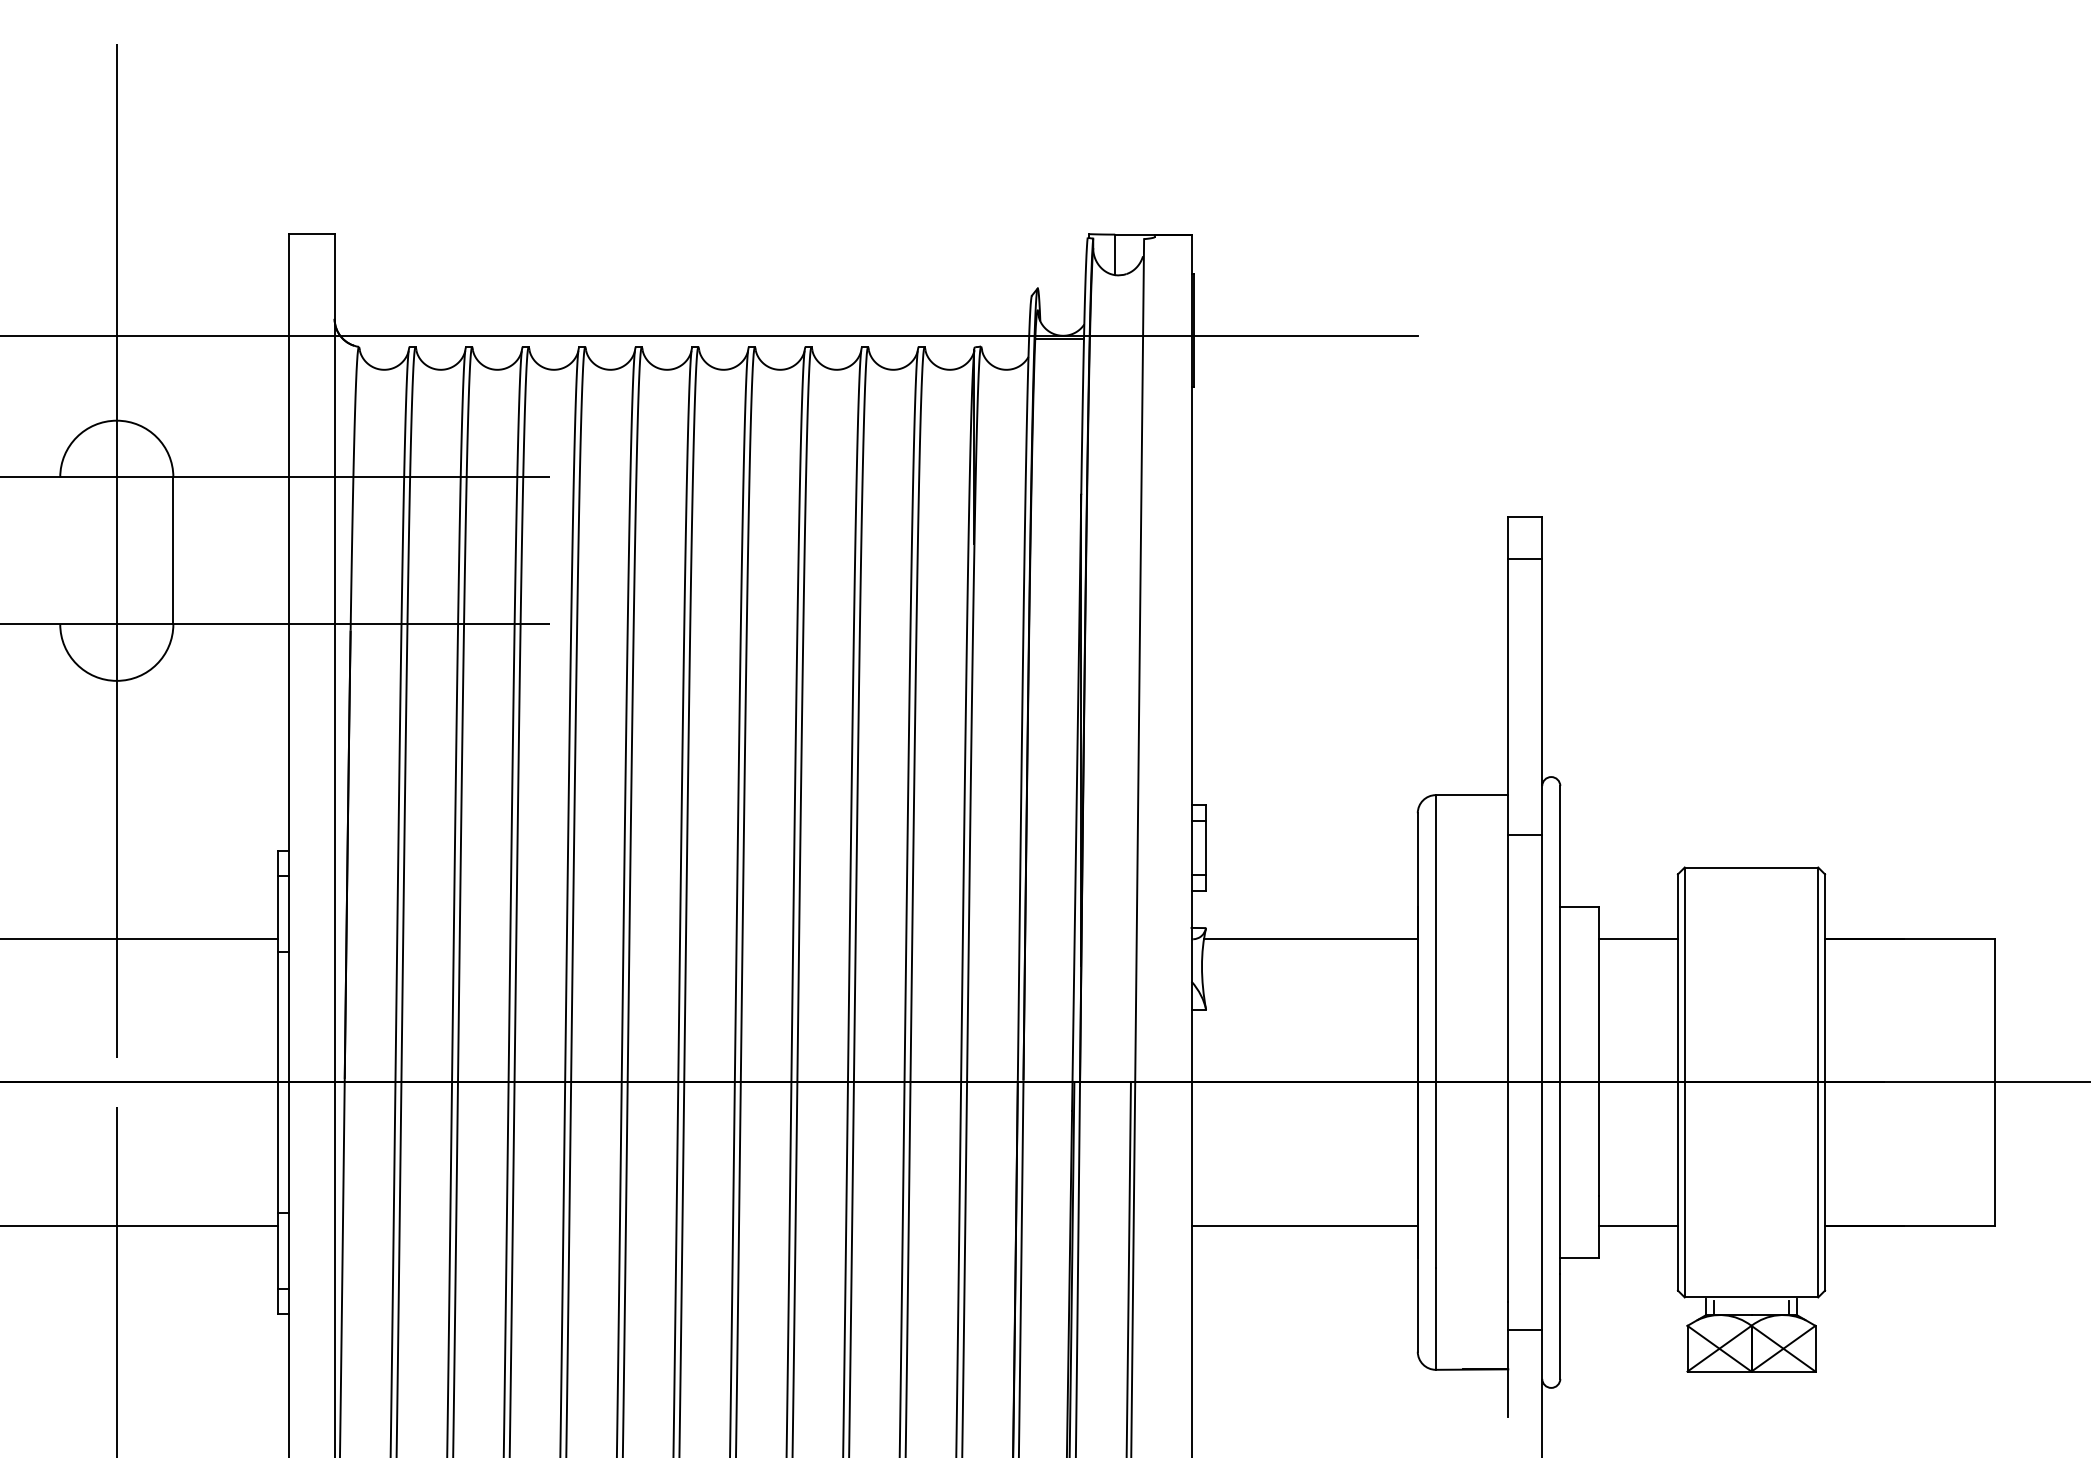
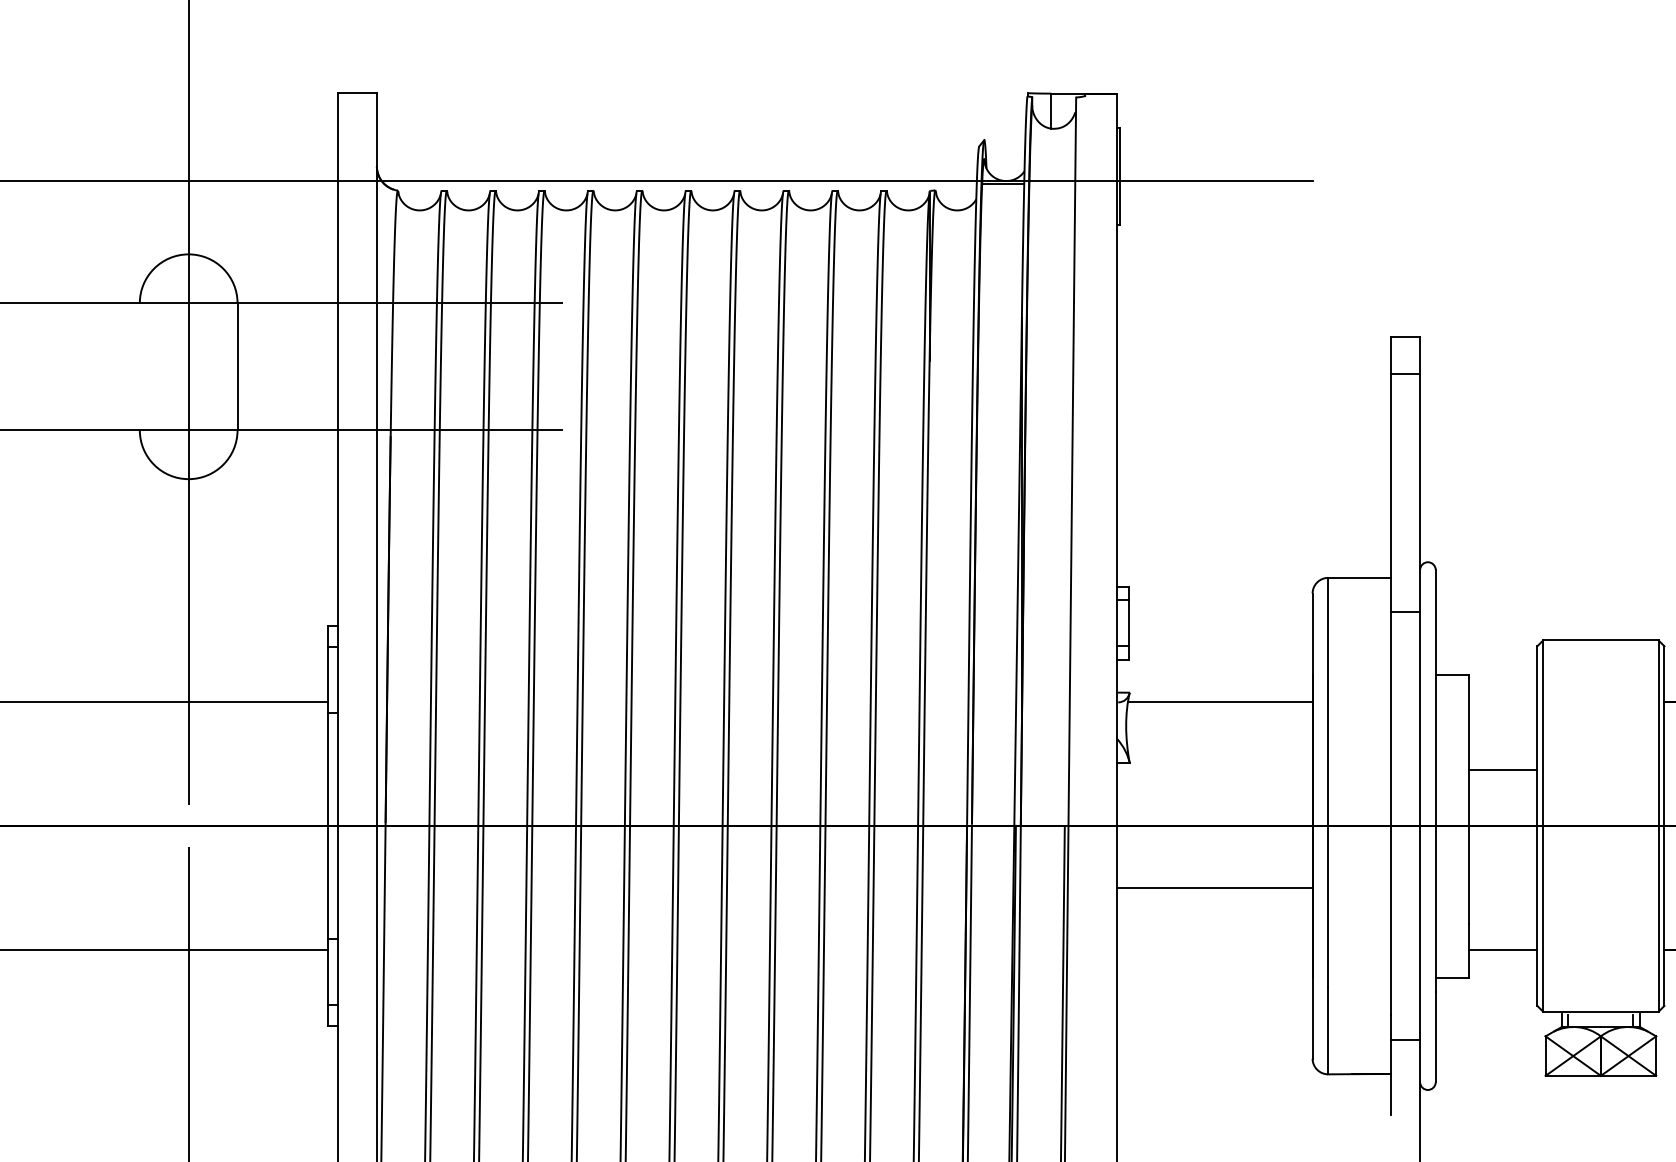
line: (1637, 938) -> (1502, 769), moved
line: (1304, 1226) -> (1214, 888), moved

